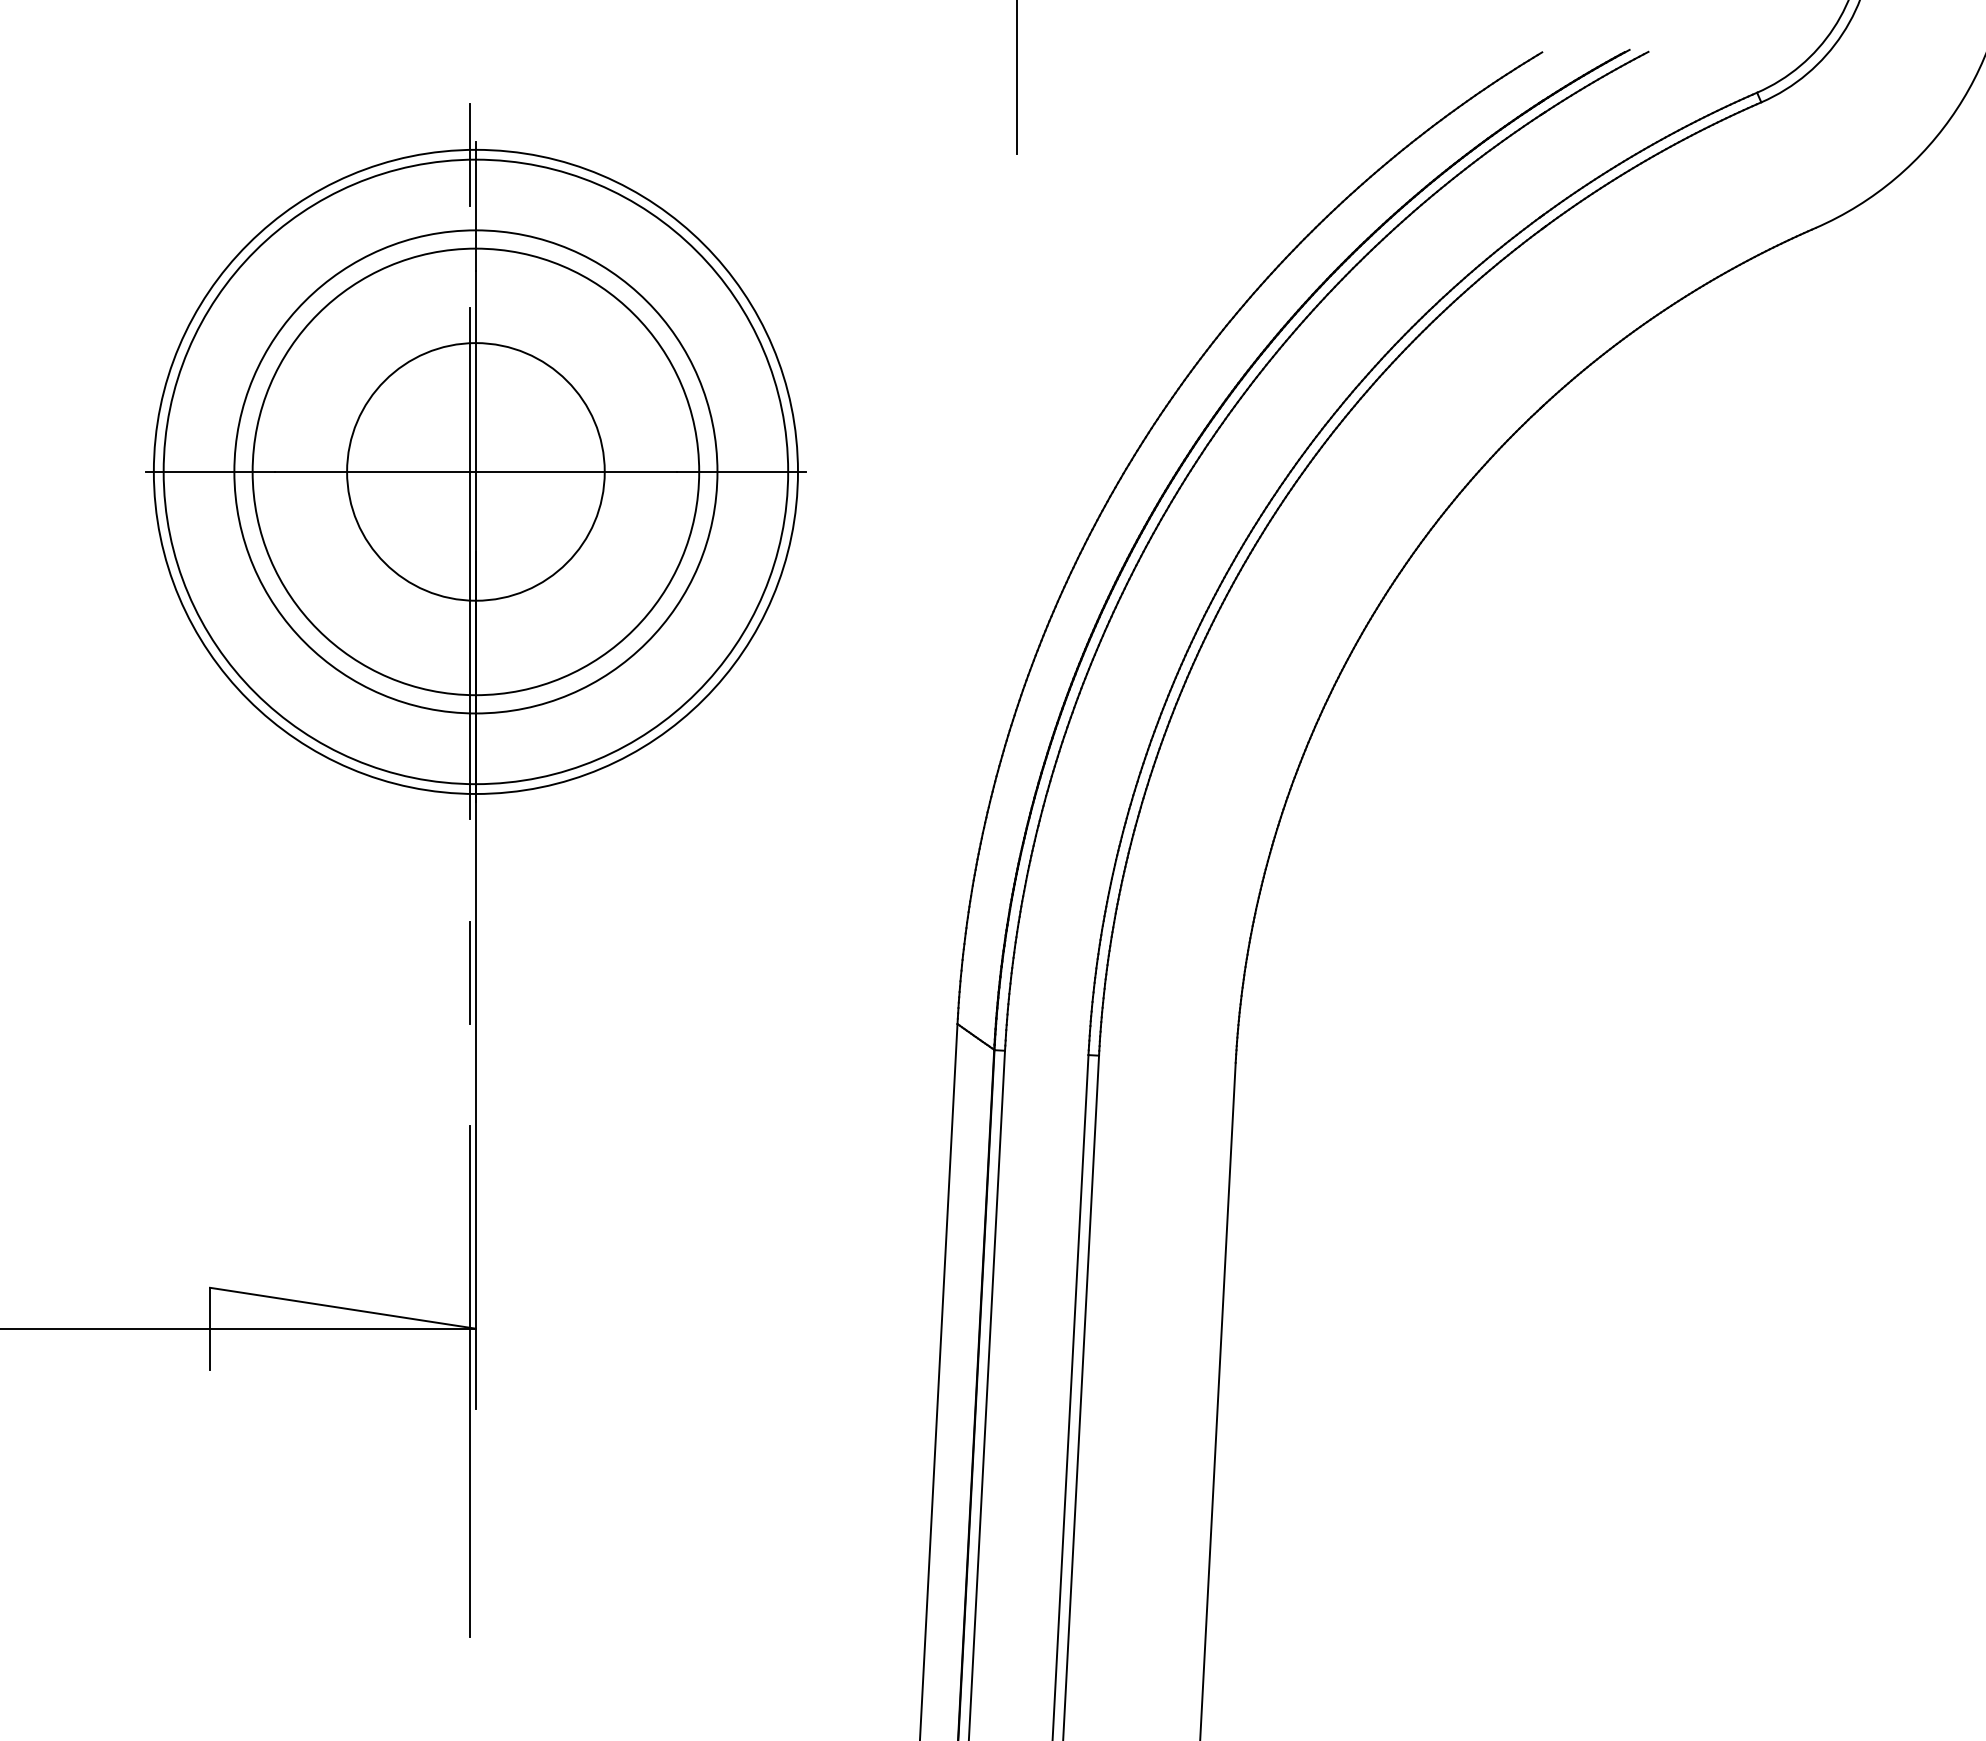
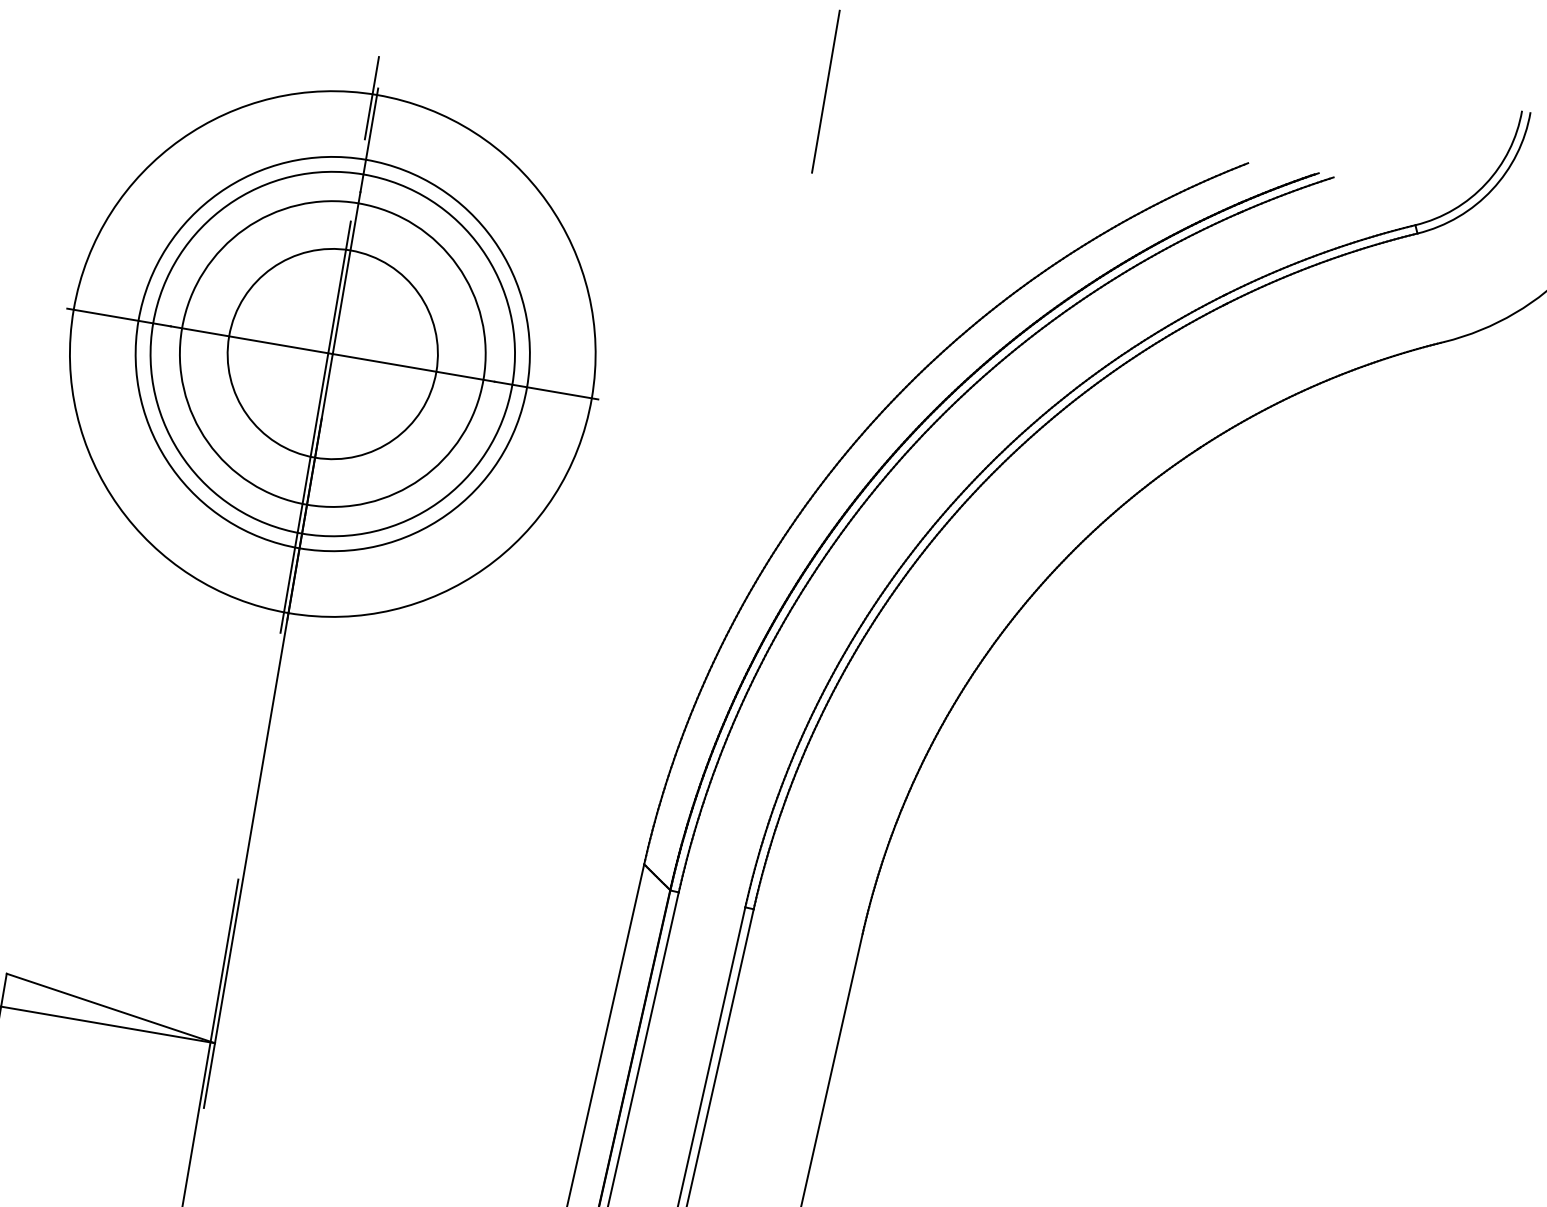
circle: (475, 471) -> (332, 353), size x0.6
line: (470, 972) -> (259, 755), removed

